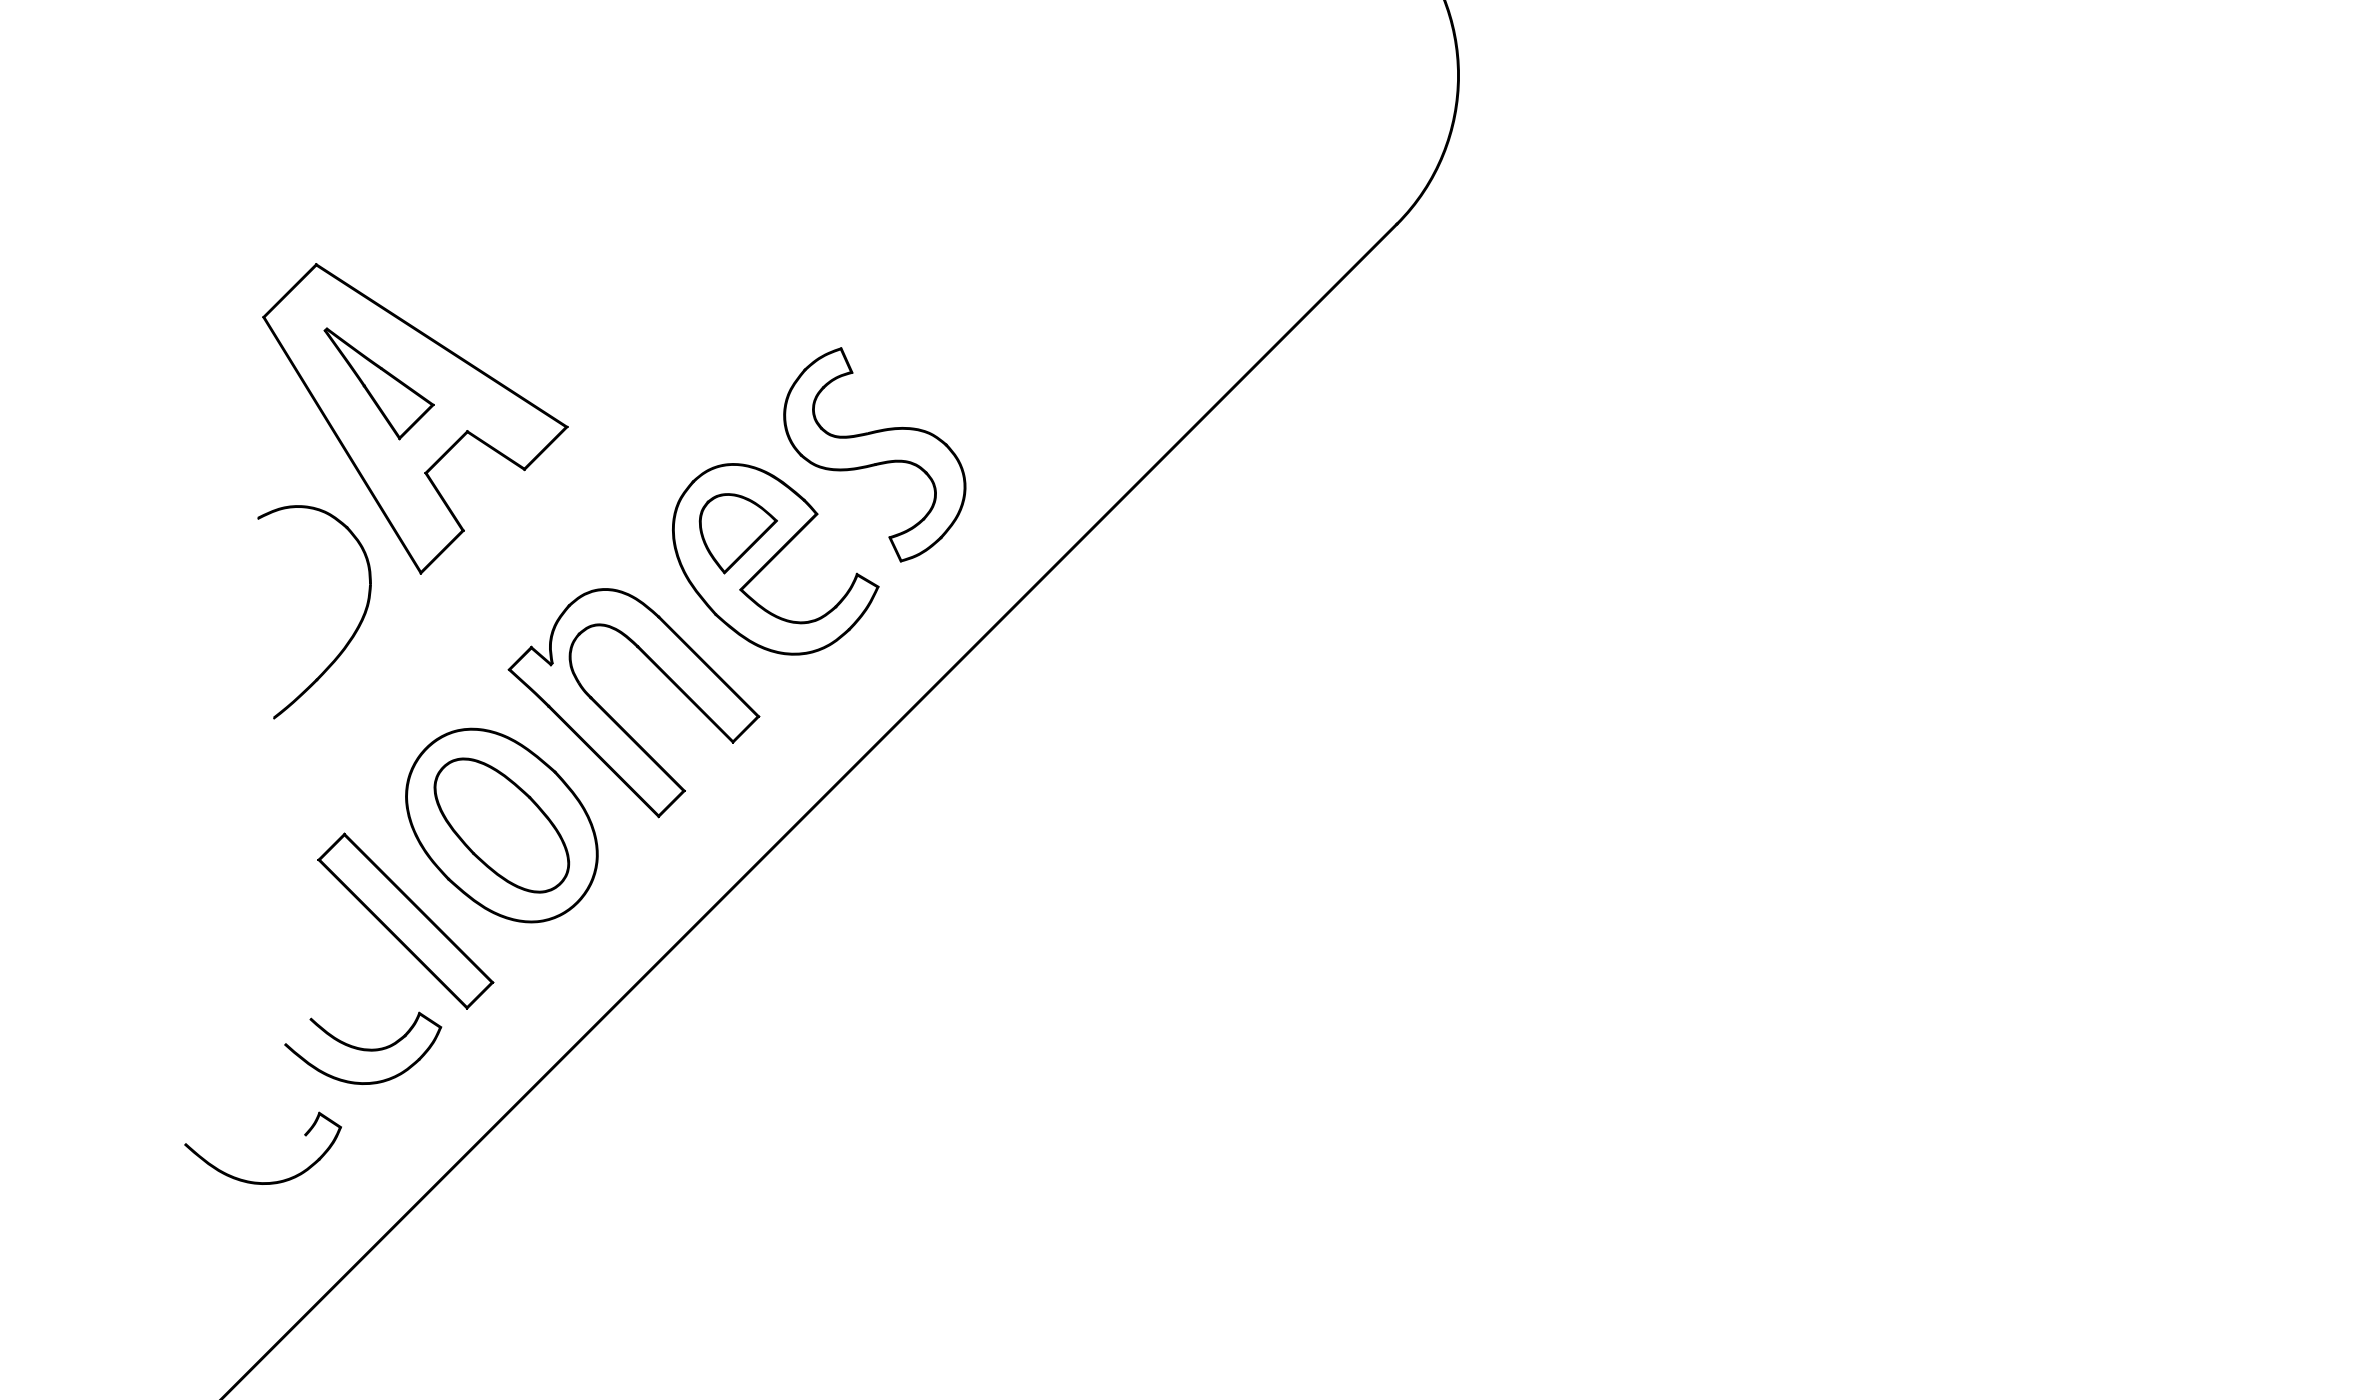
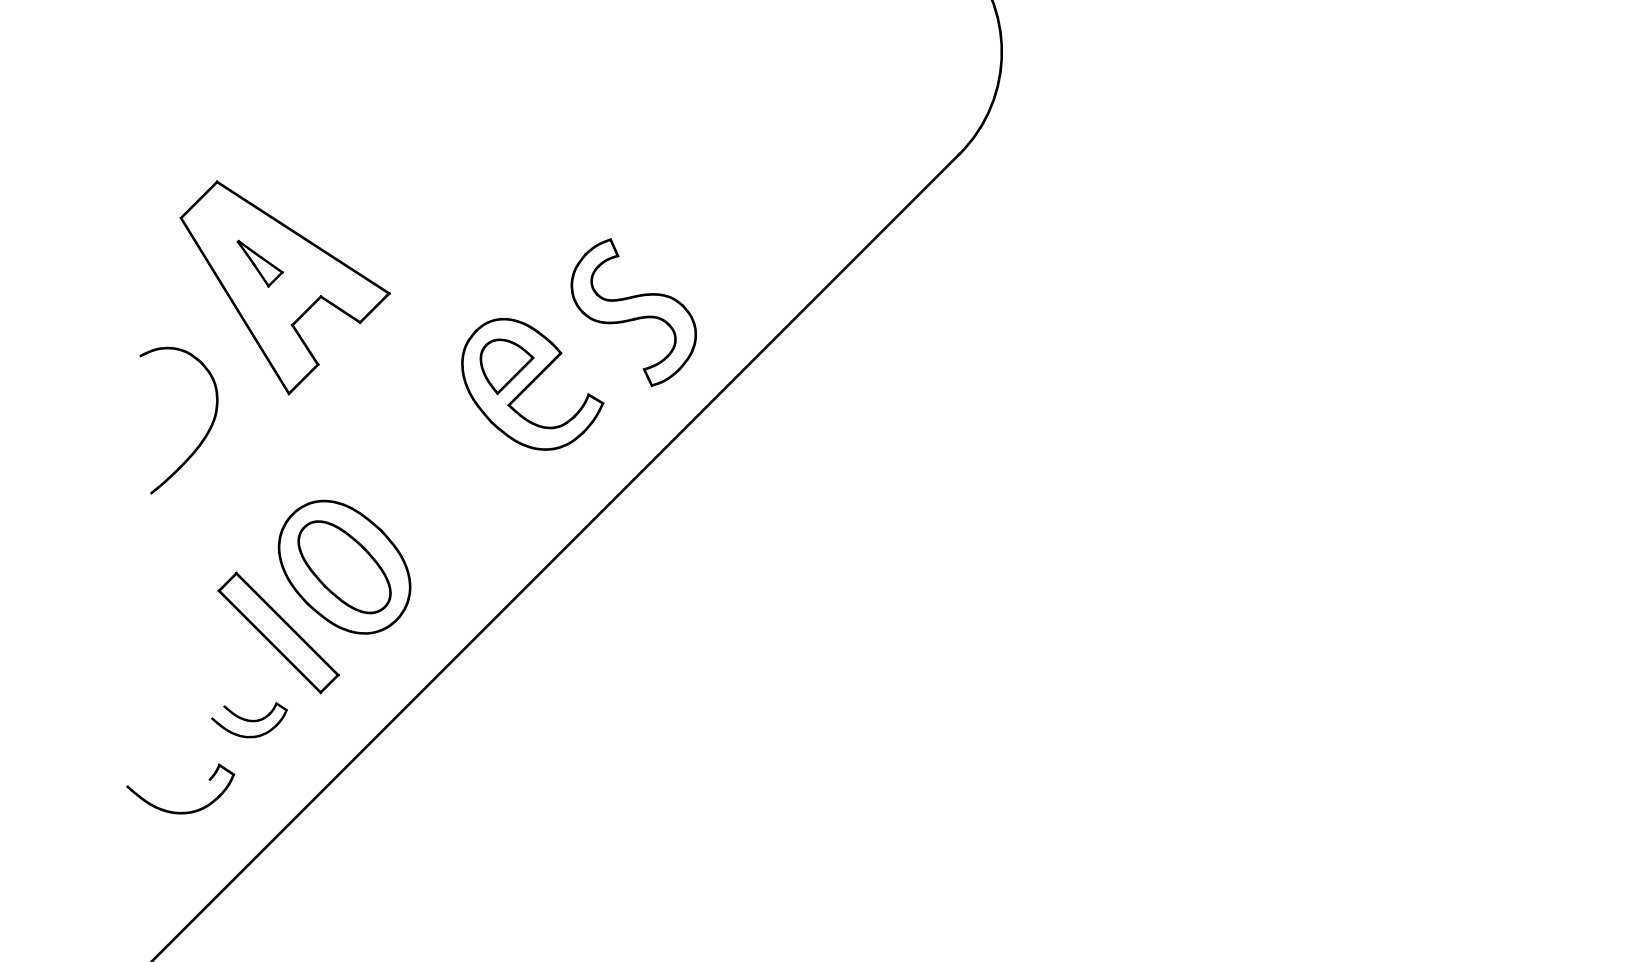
part: (378, 383) -> (259, 263), size x0.6
part: (874, 454) -> (633, 312), moved
part: (350, 636) -> (203, 437), moved
part: (616, 721) -> (423, 495), removed
part: (363, 1047) -> (249, 719), size x0.7

